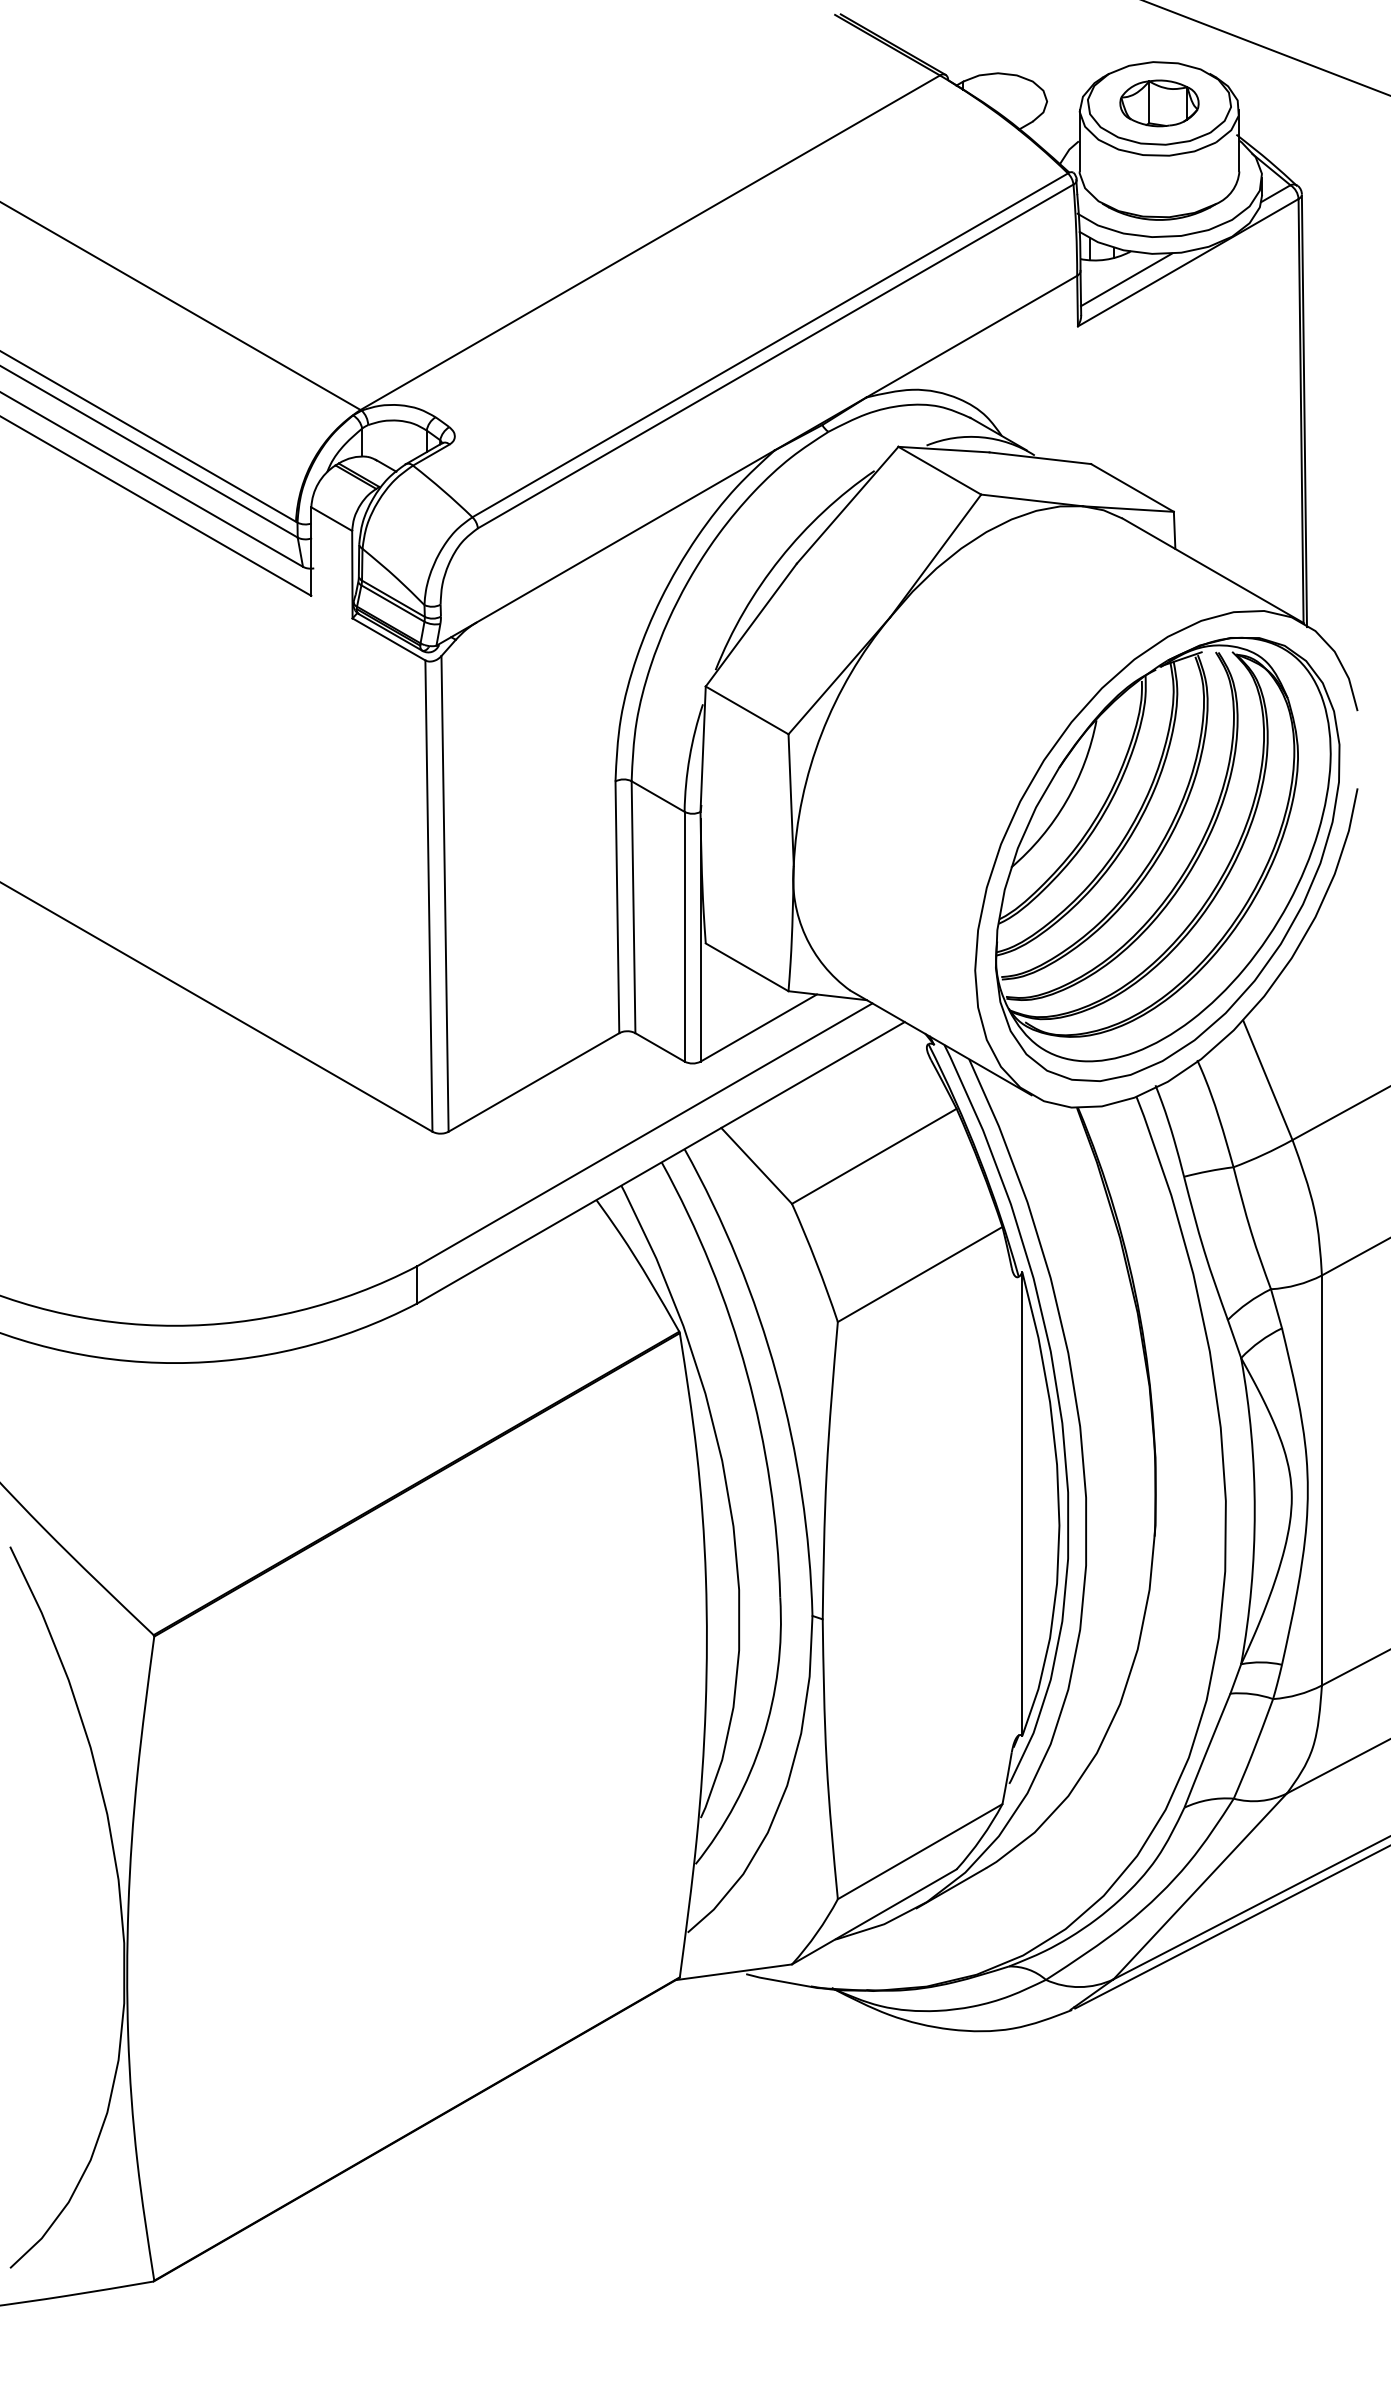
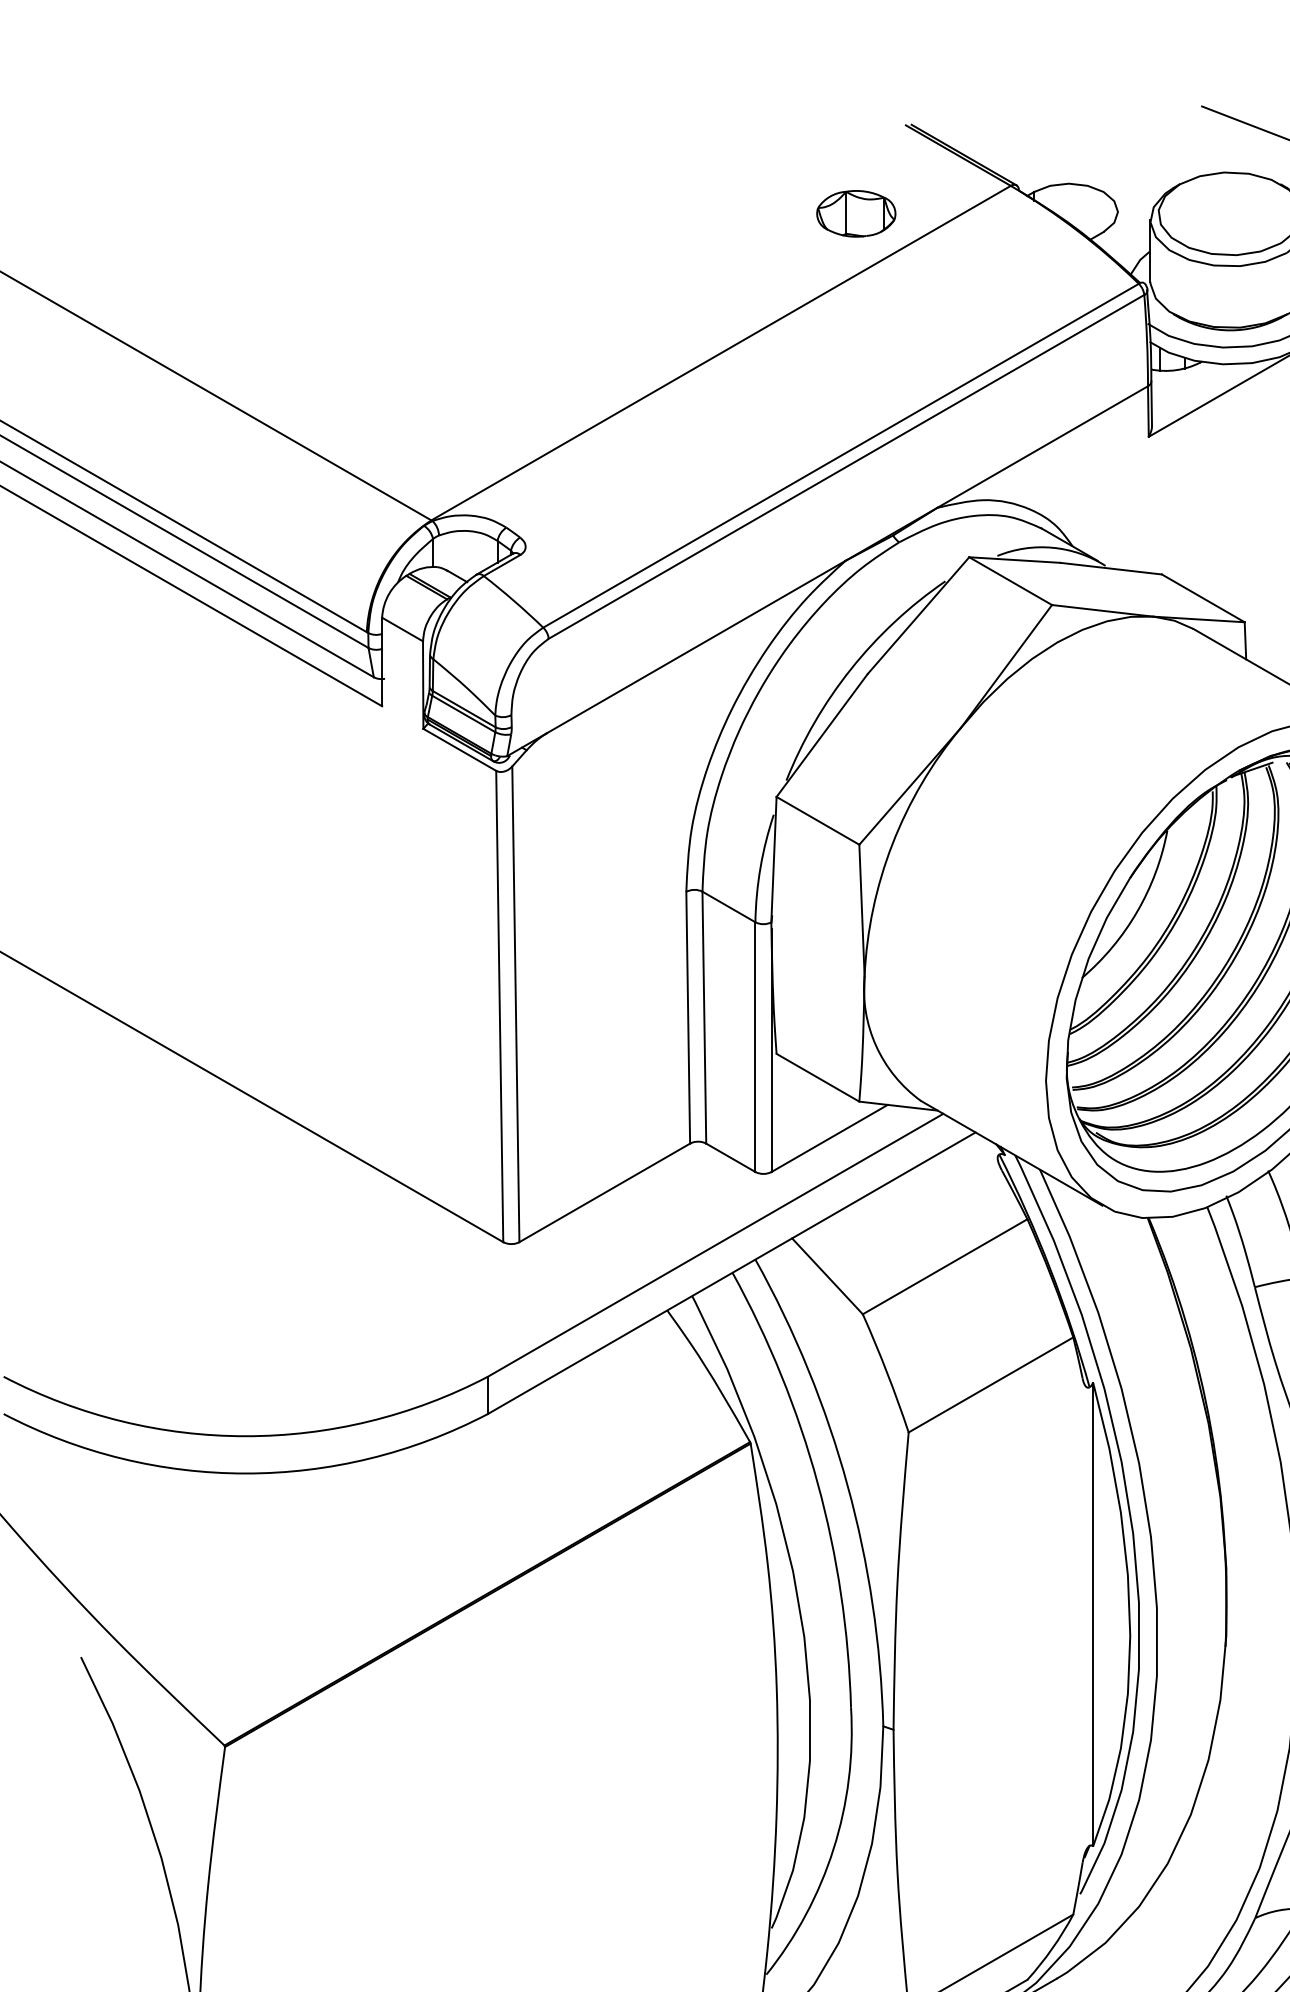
part: (1159, 103) -> (856, 213), moved
line: (1126, 279) -> (1197, 389), removed

